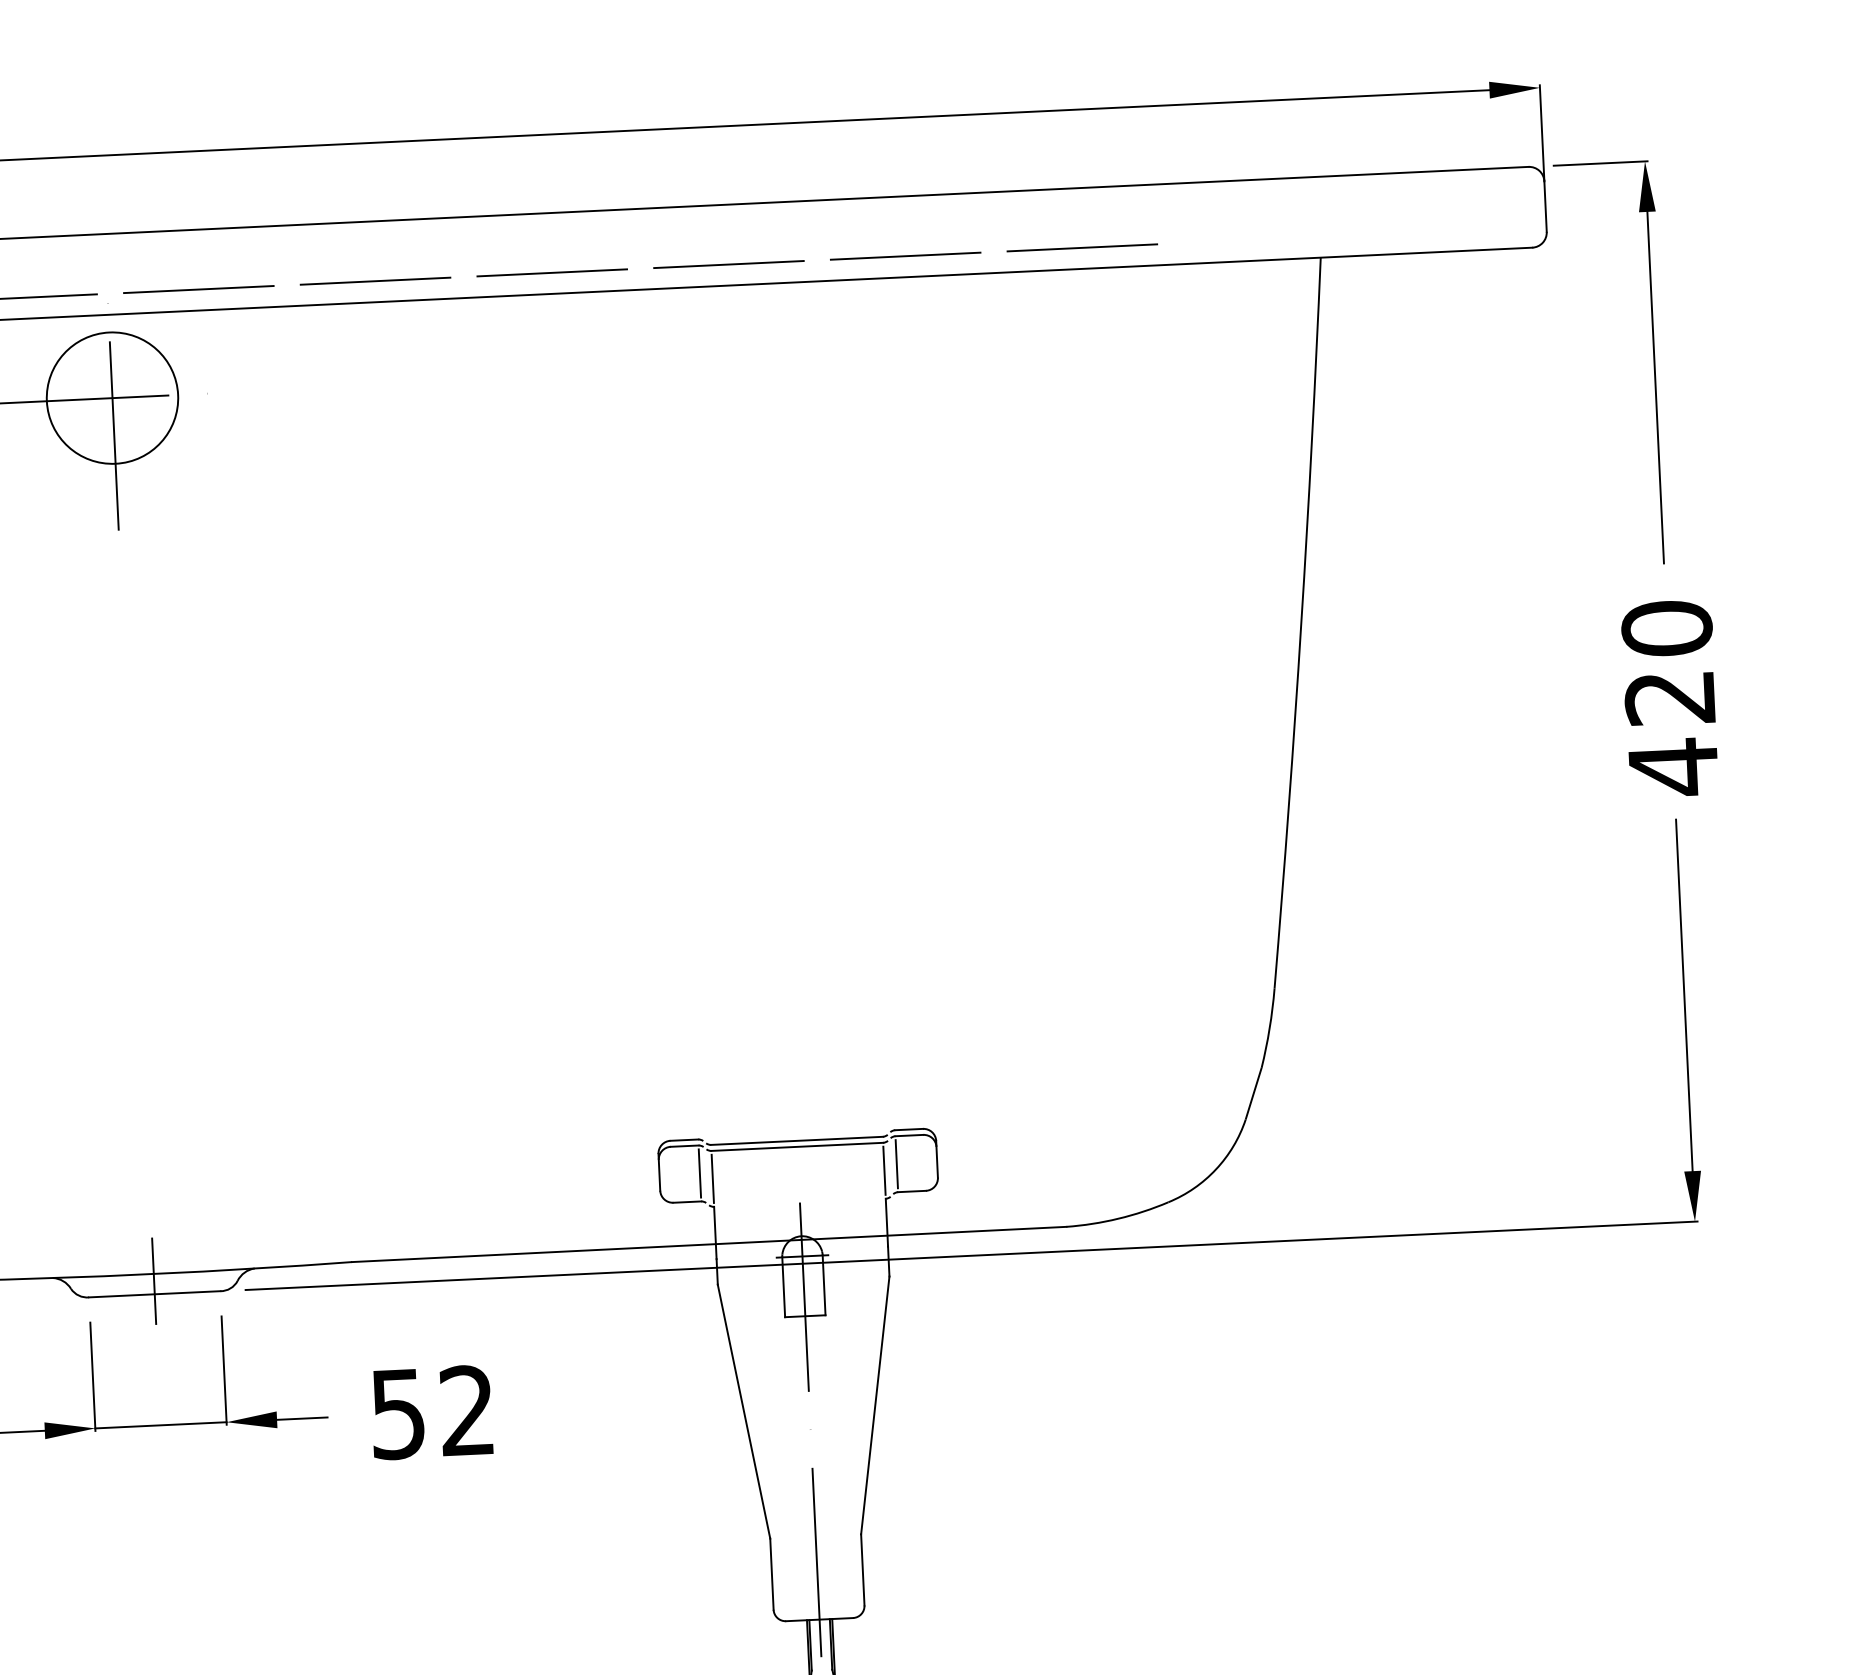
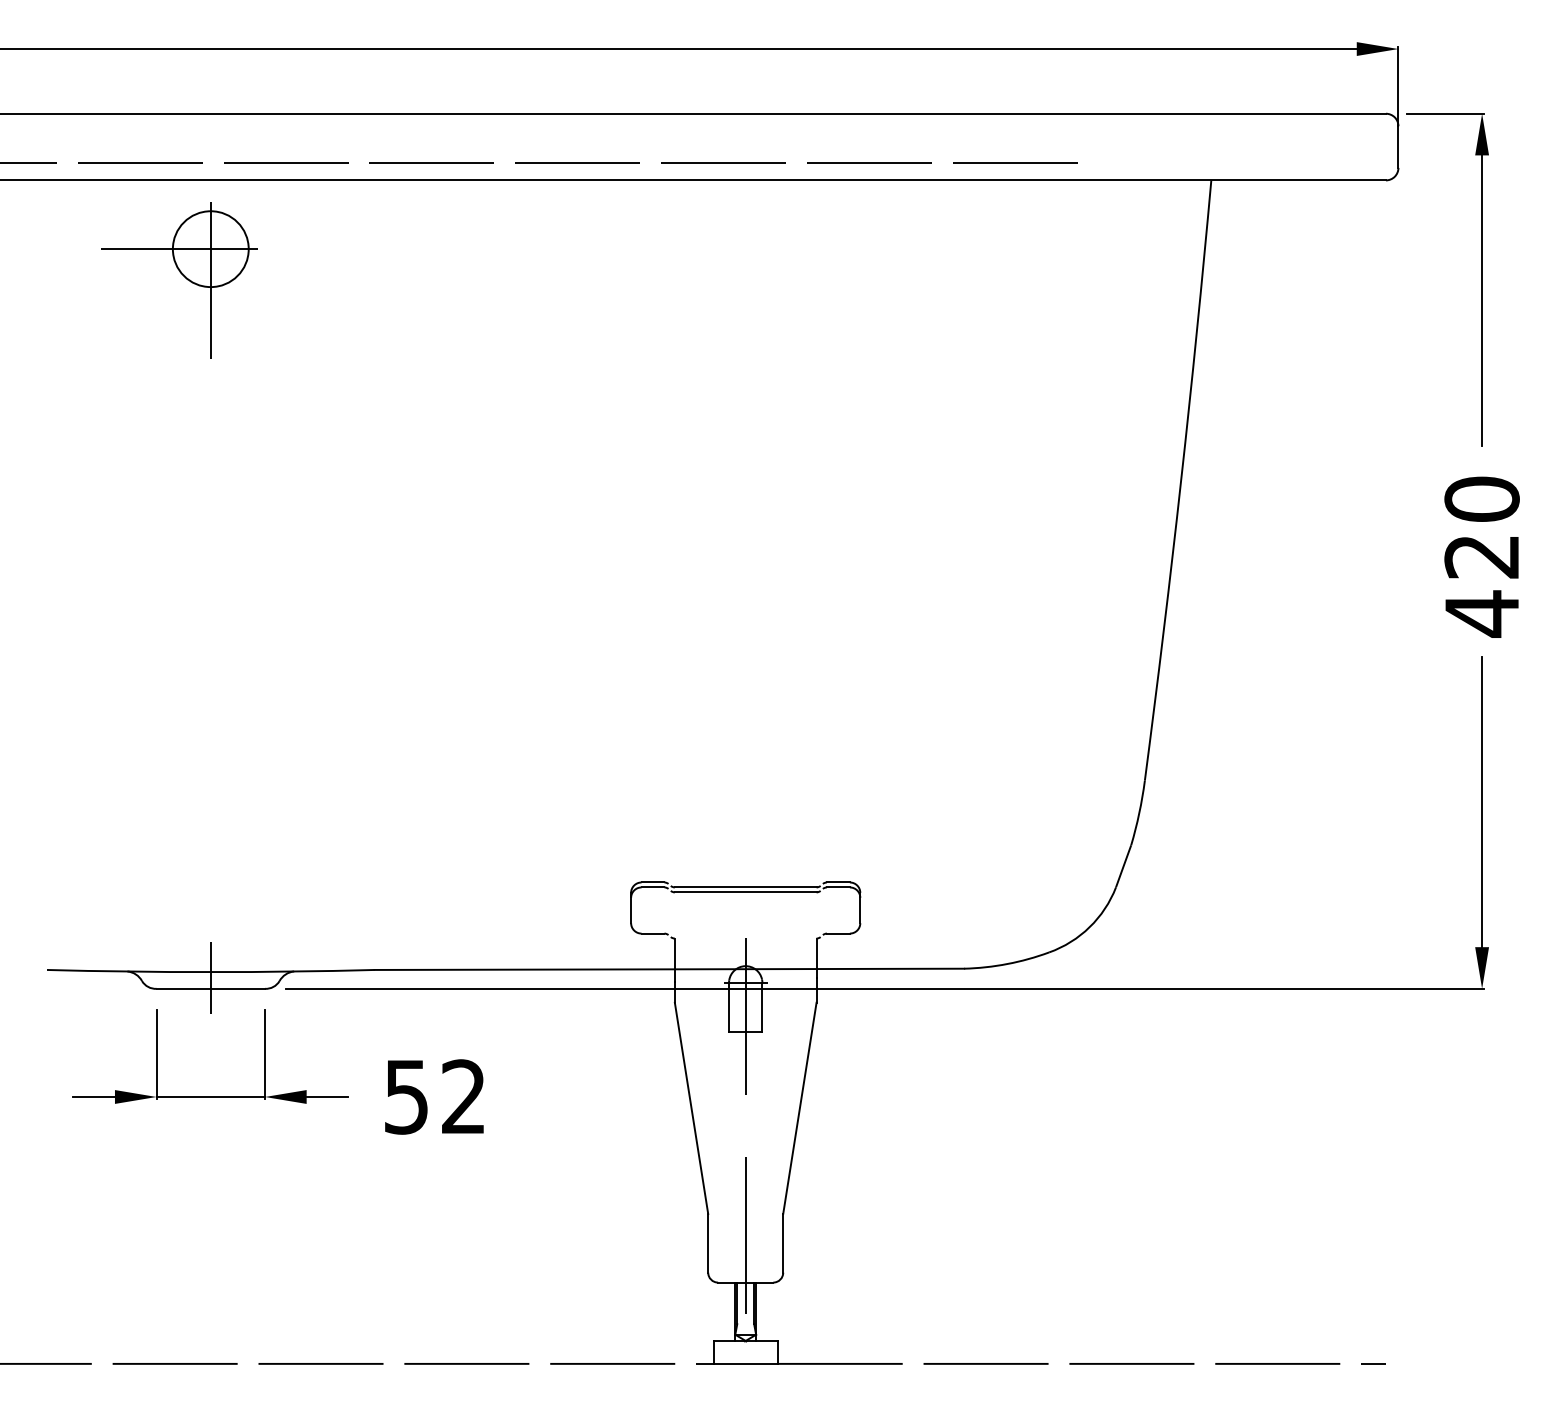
circle: (112, 398) -> (210, 249), size x0.7
line: (896, 1164) -> (826, 910), removed
line: (884, 1170) -> (816, 915), removed
line: (699, 1173) -> (664, 910), removed
line: (712, 1178) -> (674, 915), removed

